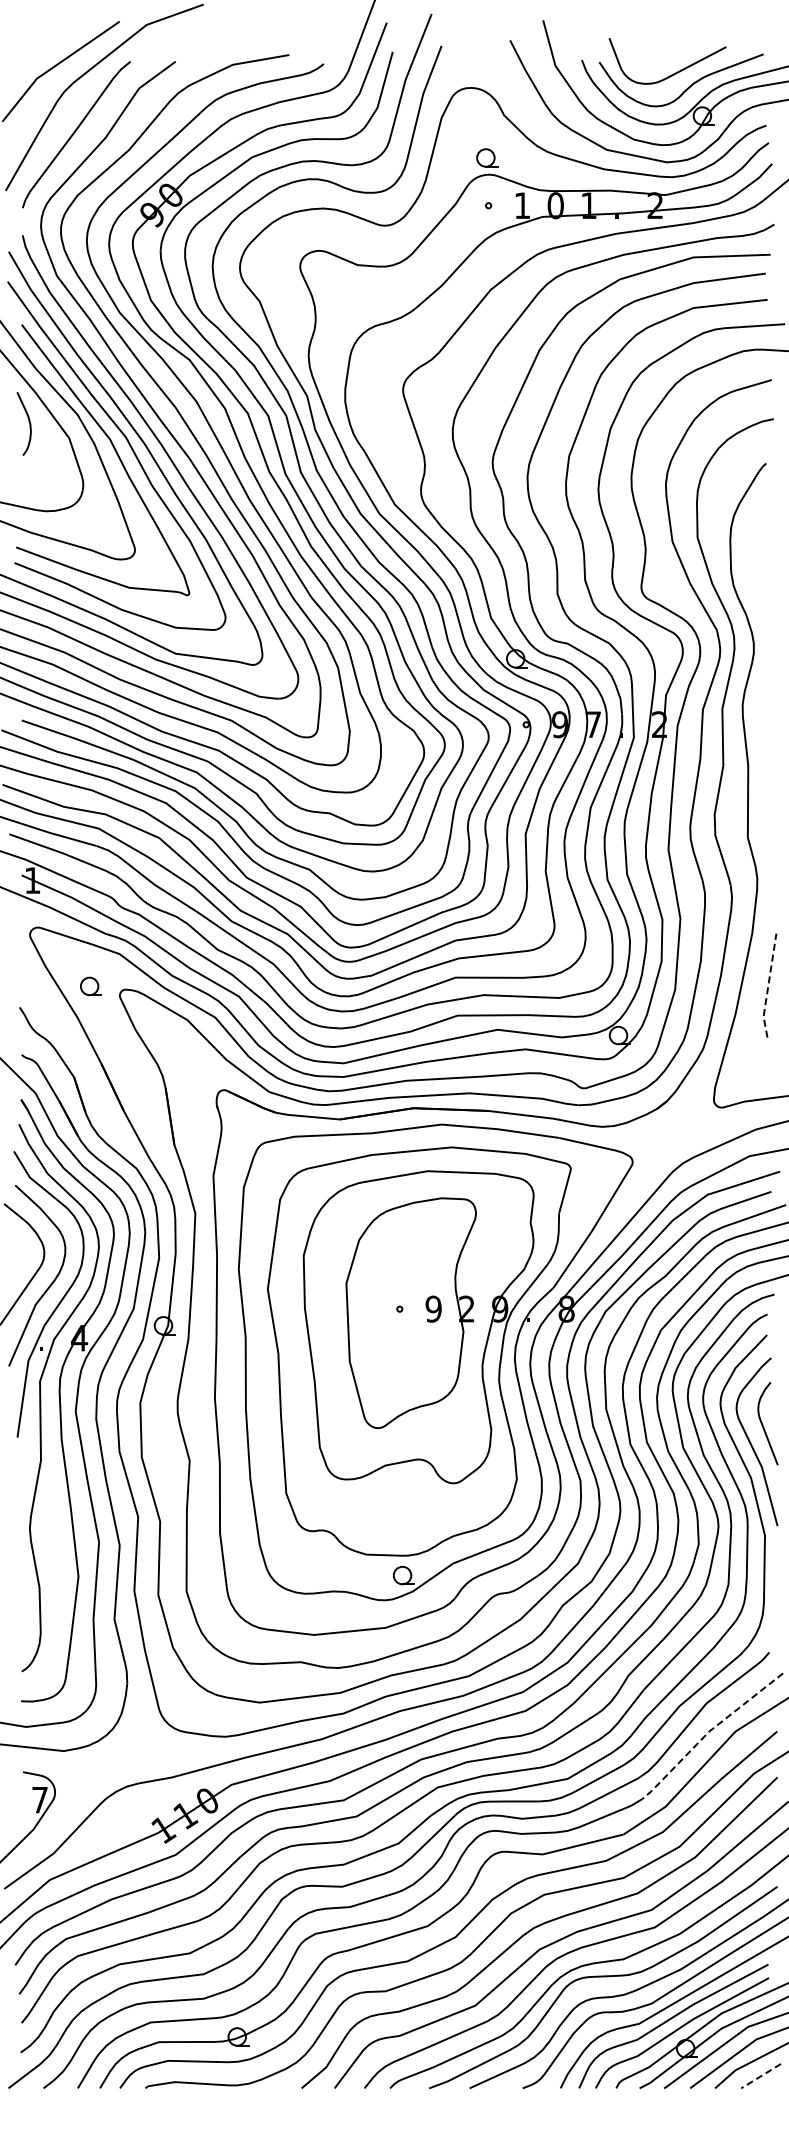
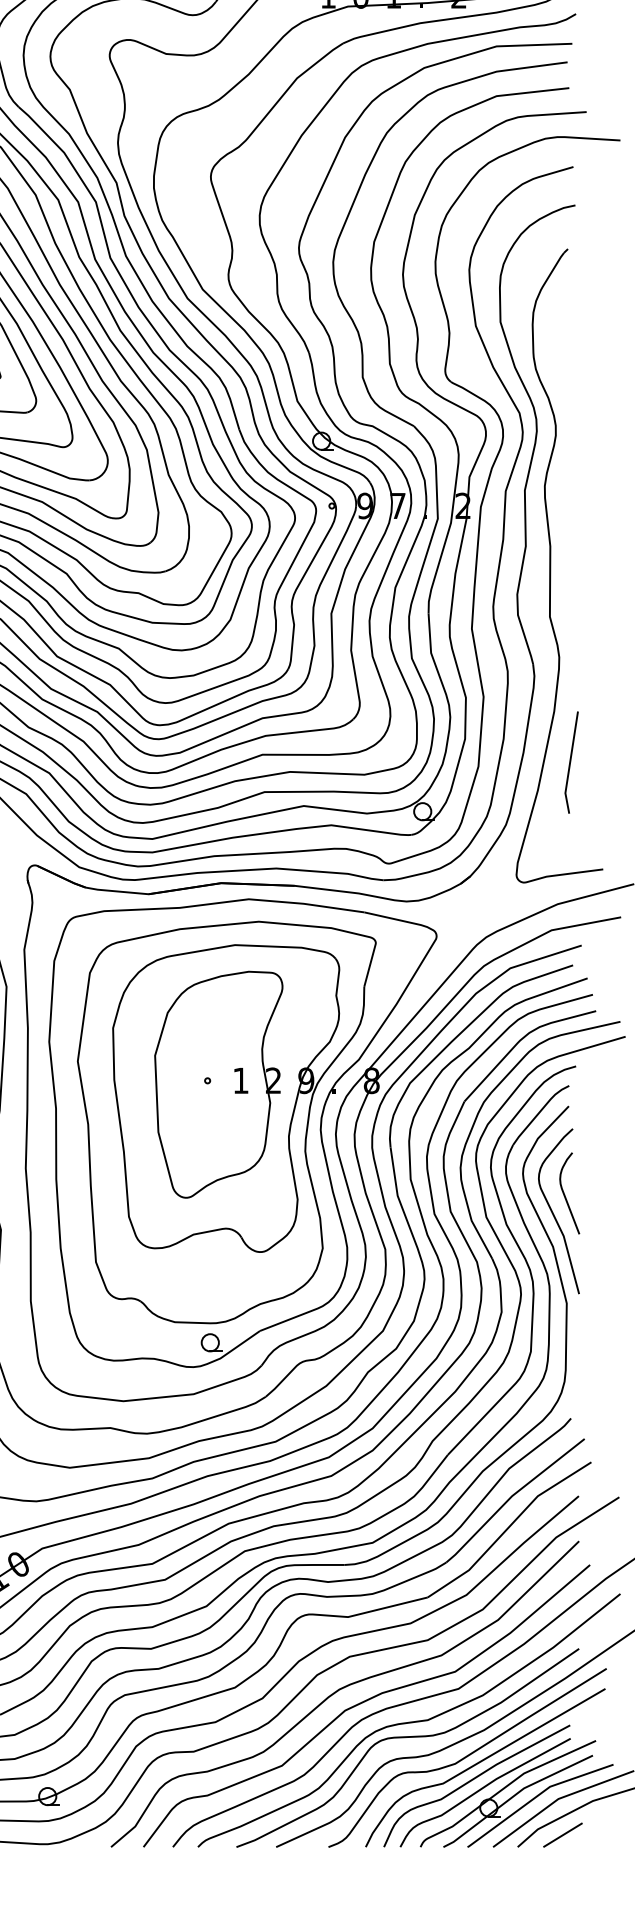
line: (768, 986) -> (570, 763), dashed -> solid
text: (433, 1308) -> (240, 1080), 9 -> 1
line: (708, 1732) -> (511, 1497), dashed -> solid
line: (760, 2076) -> (562, 1835), dashed -> solid

